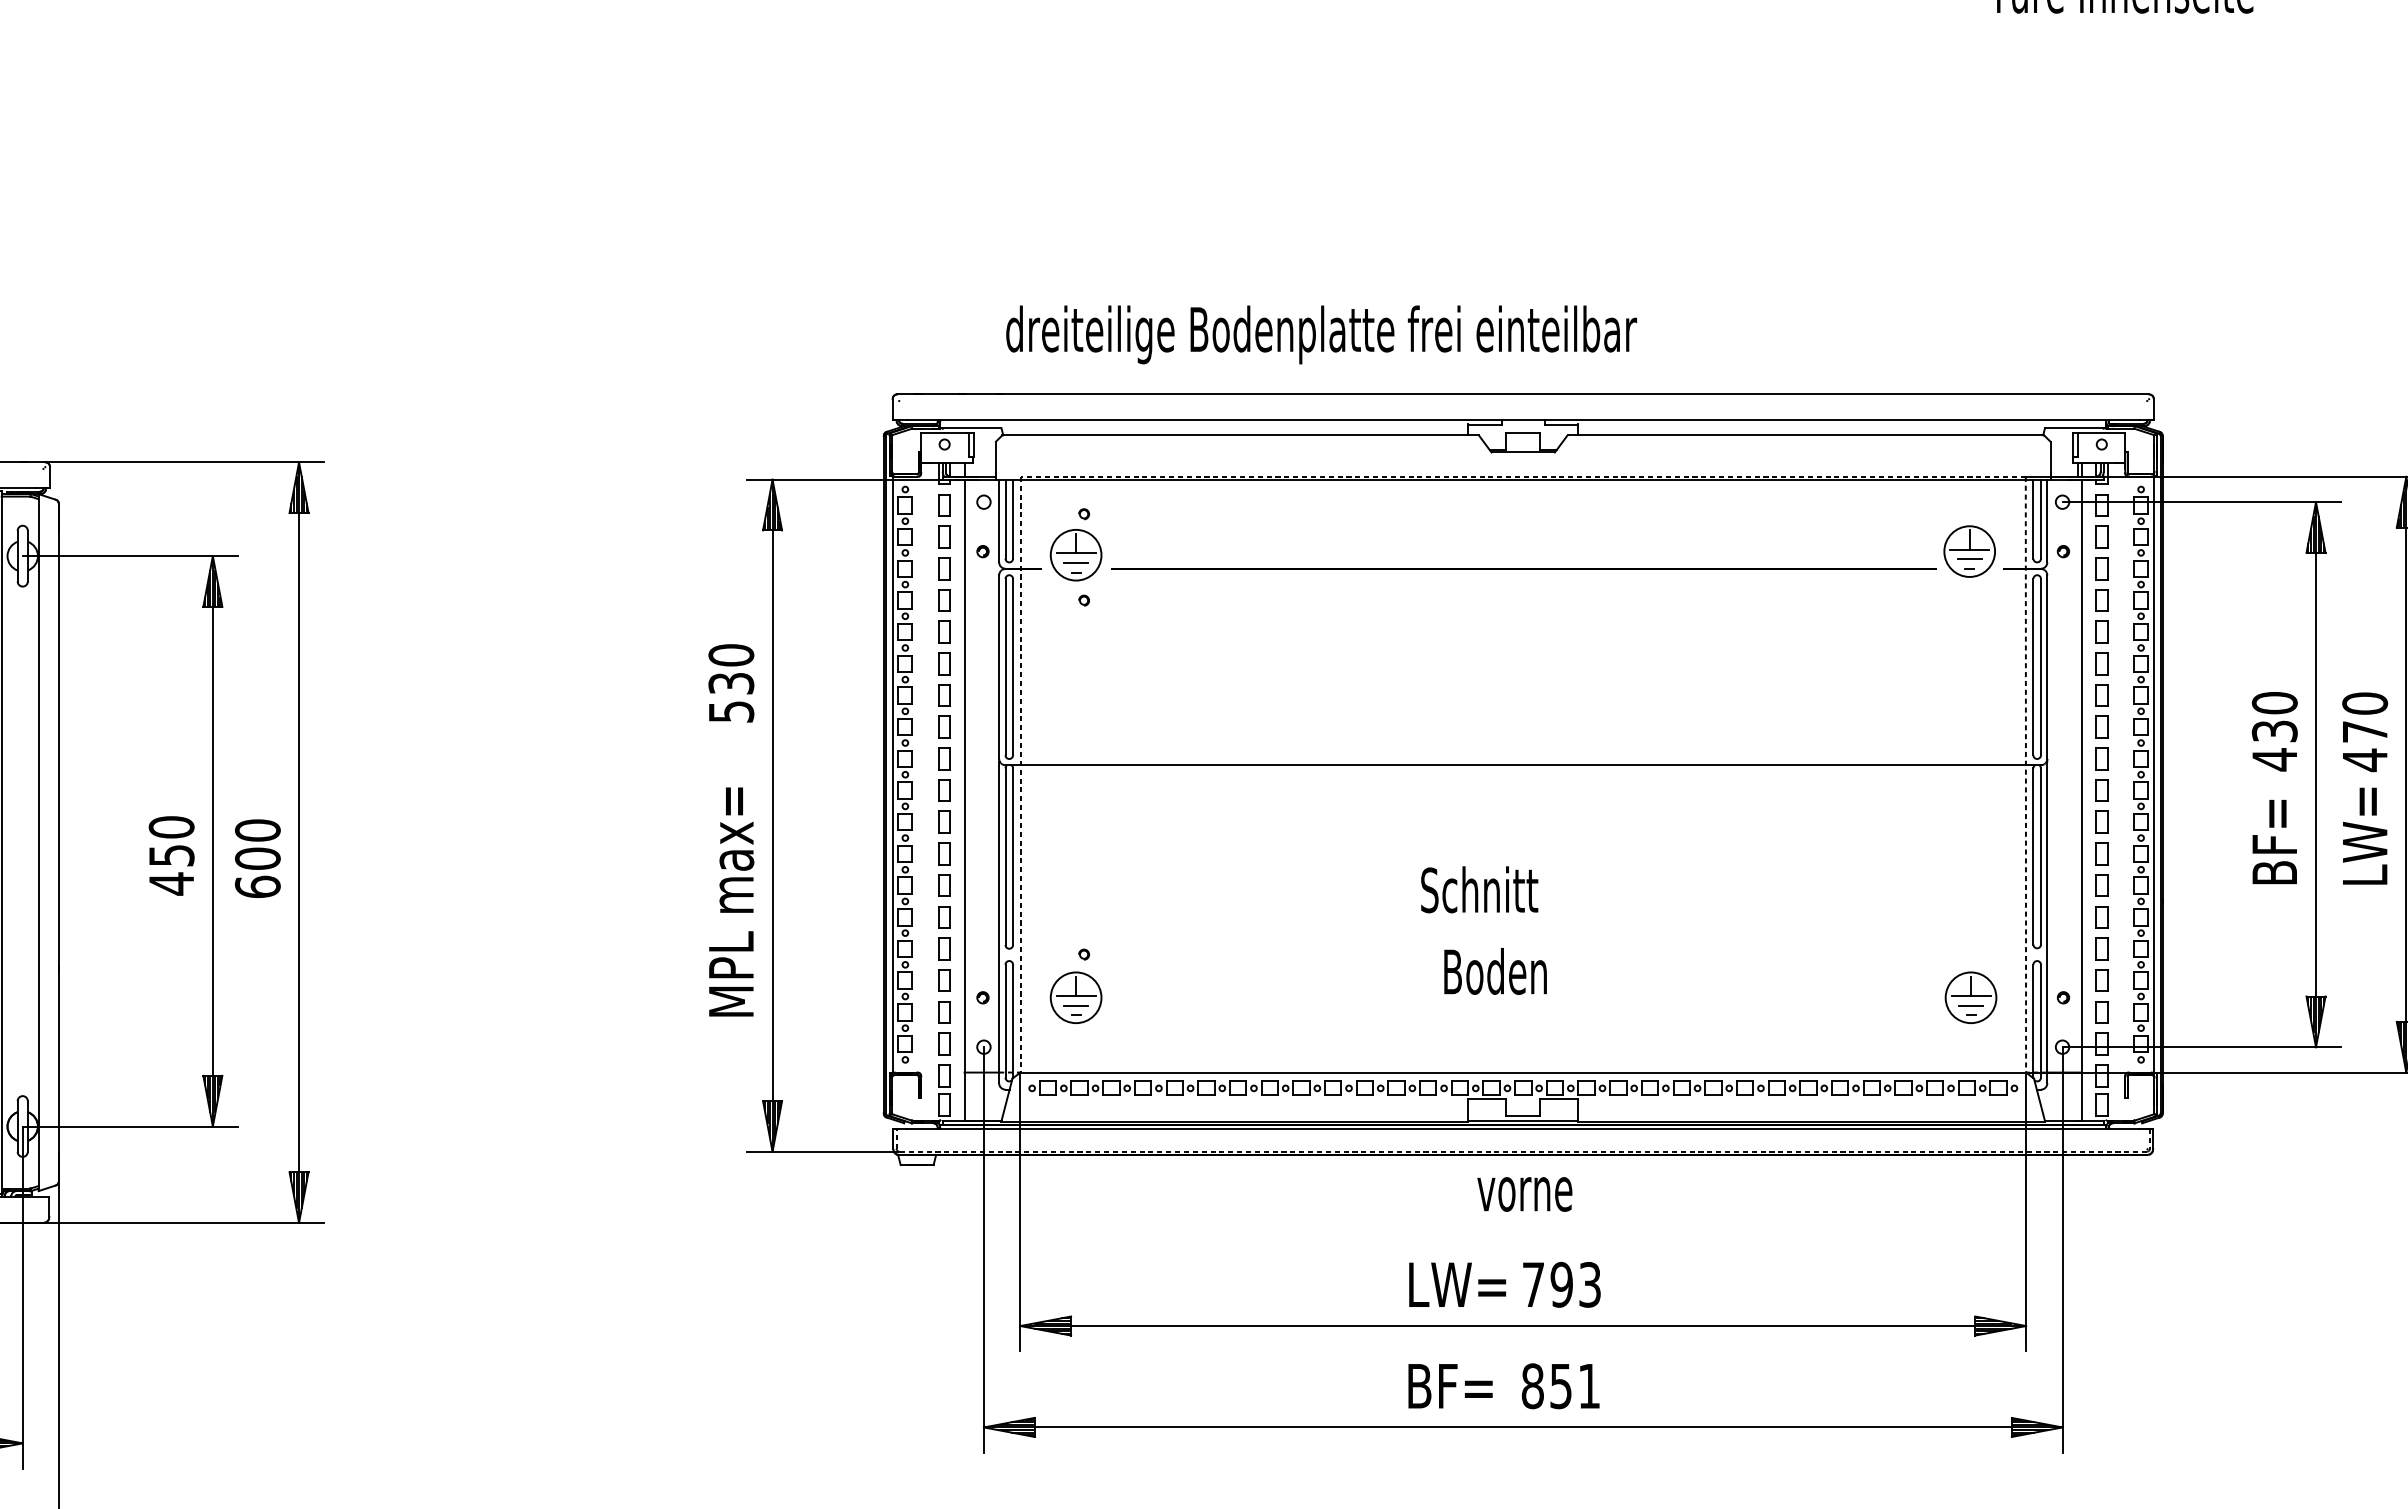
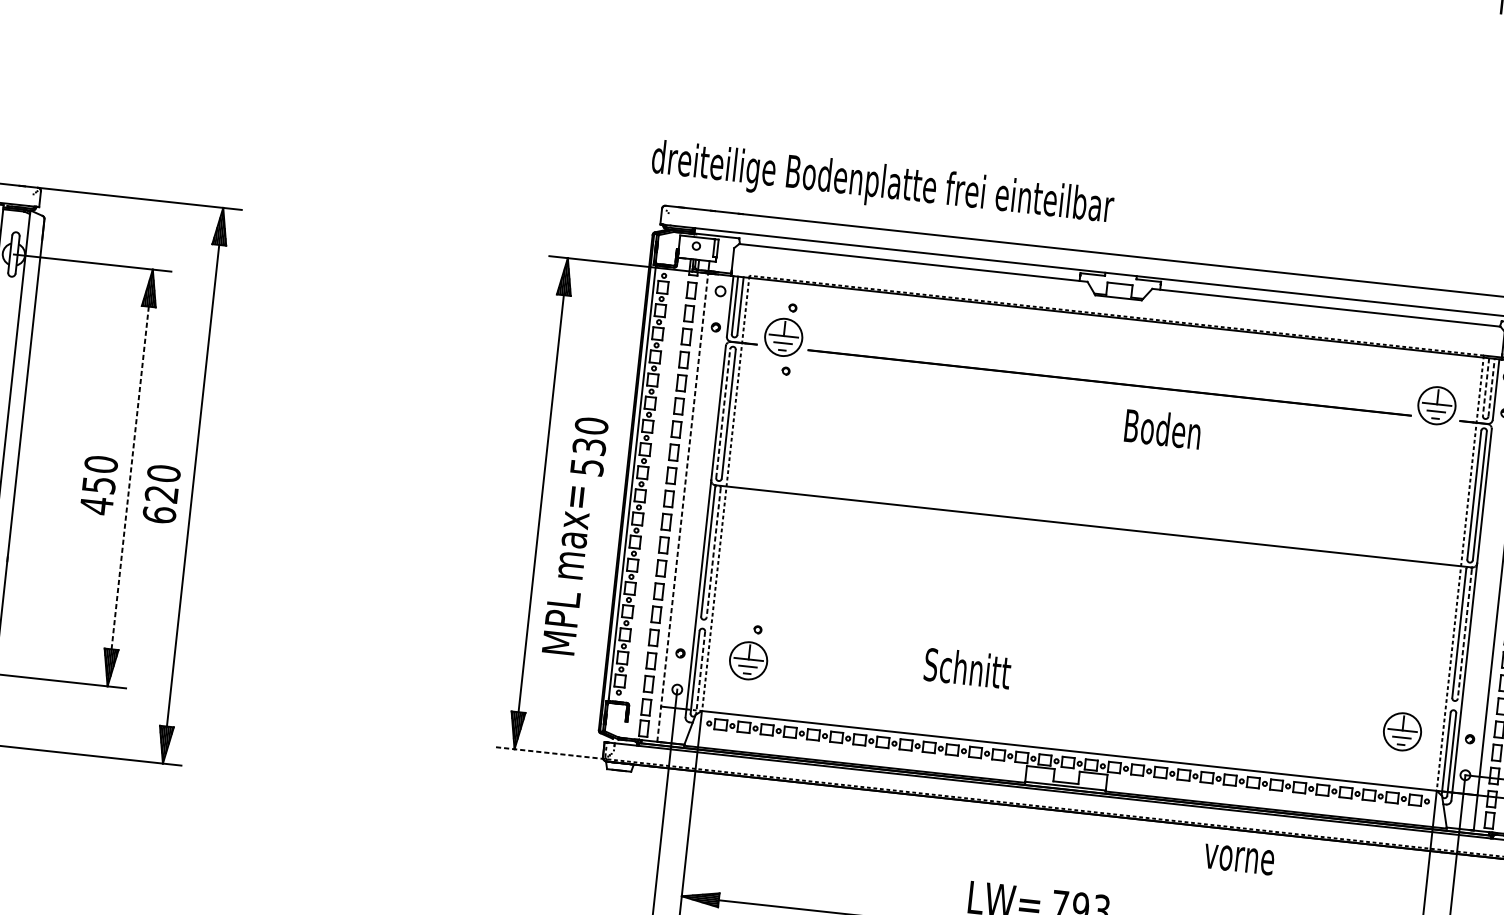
text: (1321, 334) -> (882, 185), moved
line: (2040, 518) -> (1491, 387), solid -> dashed
line: (2033, 519) -> (1486, 387), solid -> dashed
line: (1005, 666) -> (723, 413), solid -> dashed
text: (731, 683) -> (589, 446), moved
line: (964, 800) -> (682, 507), solid -> dashed
line: (212, 840) -> (130, 477), solid -> dashed
line: (2040, 856) -> (1464, 634), solid -> dashed
line: (1013, 857) -> (713, 553), solid -> dashed
text: (257, 858) -> (161, 494), 600 -> 620
text: (1479, 889) -> (967, 668), moved
text: (731, 901) -> (567, 569), moved
text: (1495, 971) -> (1162, 429), moved
line: (1013, 1021) -> (700, 673), solid -> dashed
line: (823, 1151) -> (551, 753), solid -> dashed
text: (1524, 1194) -> (1238, 859), moved

